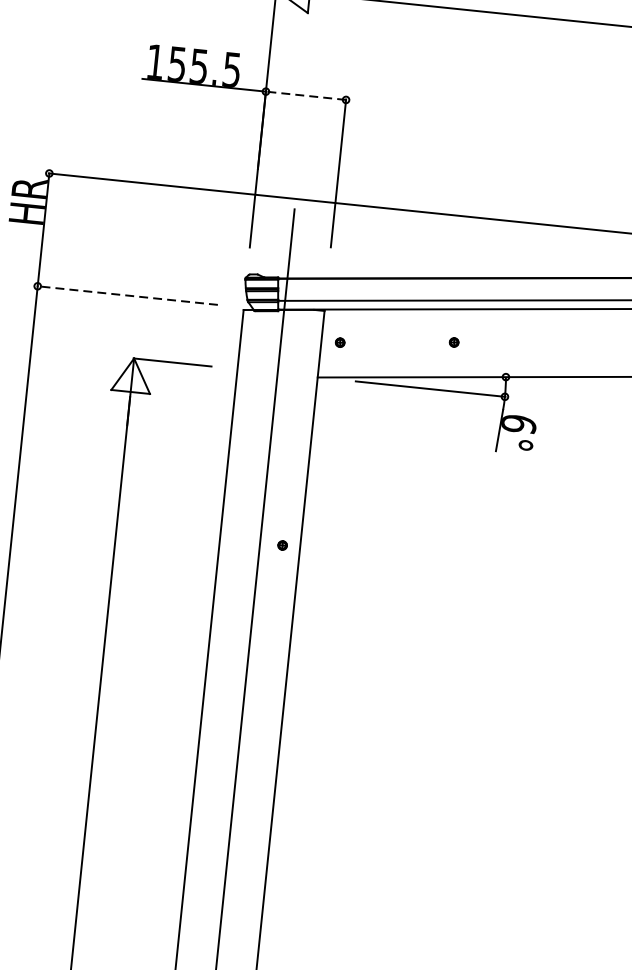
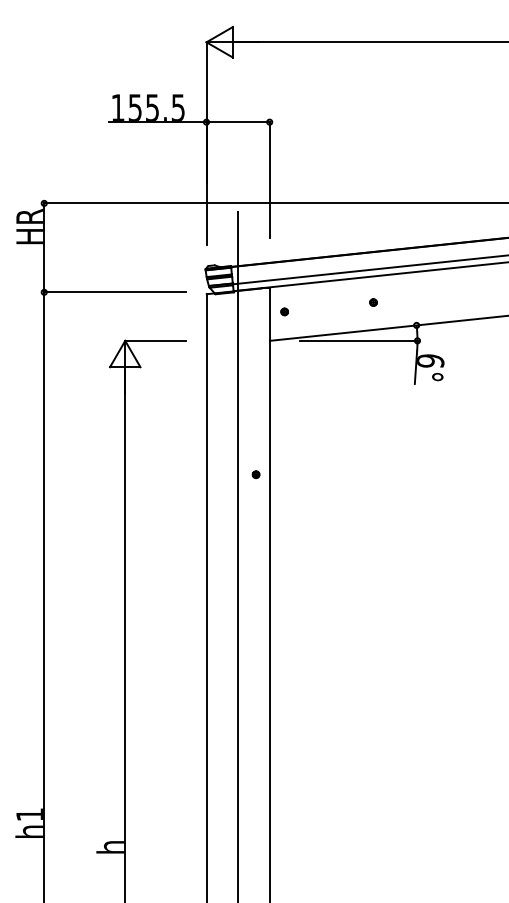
line: (306, 96) -> (238, 122), dashed -> solid
line: (126, 295) -> (114, 292), dashed -> solid

